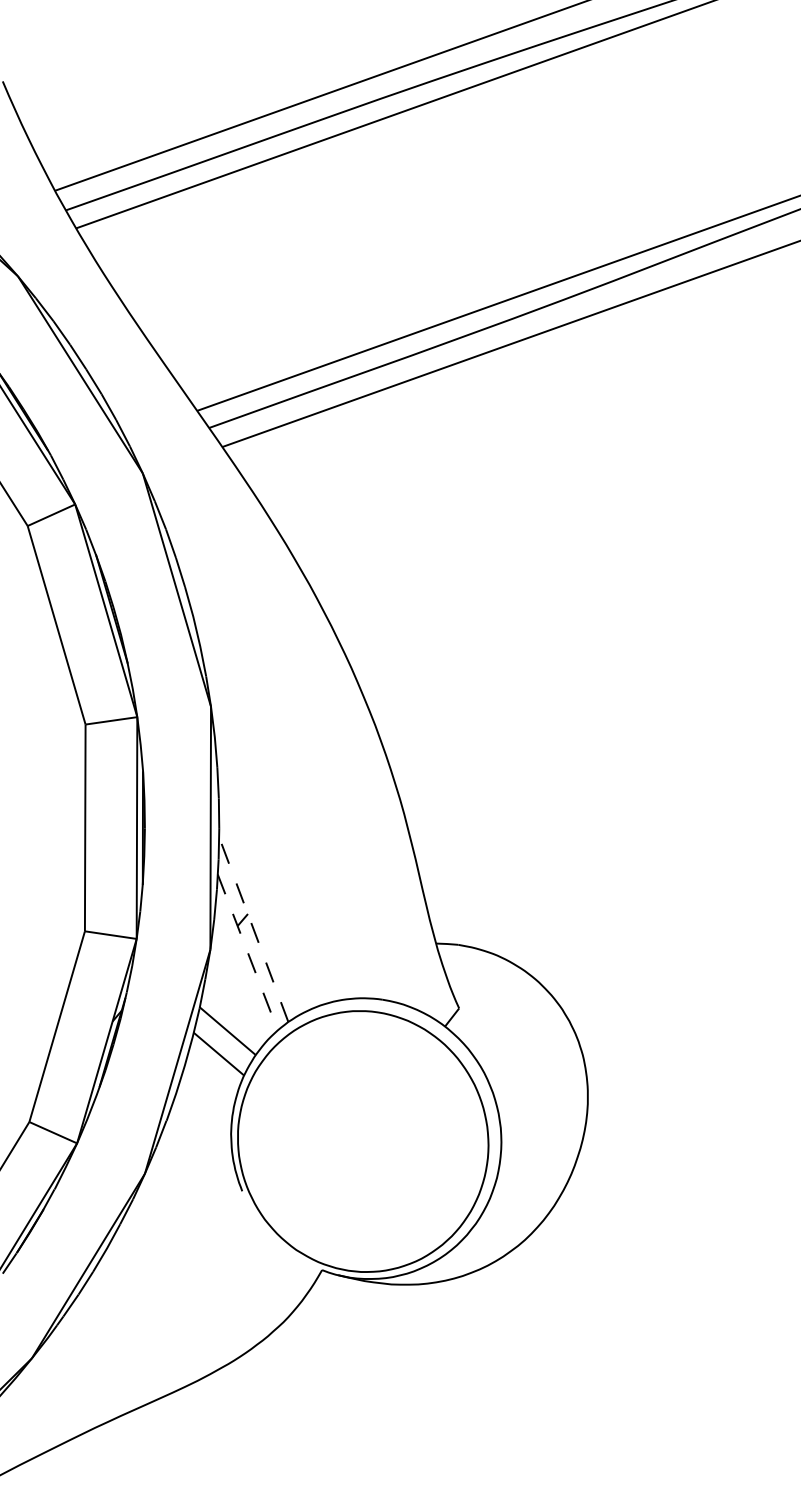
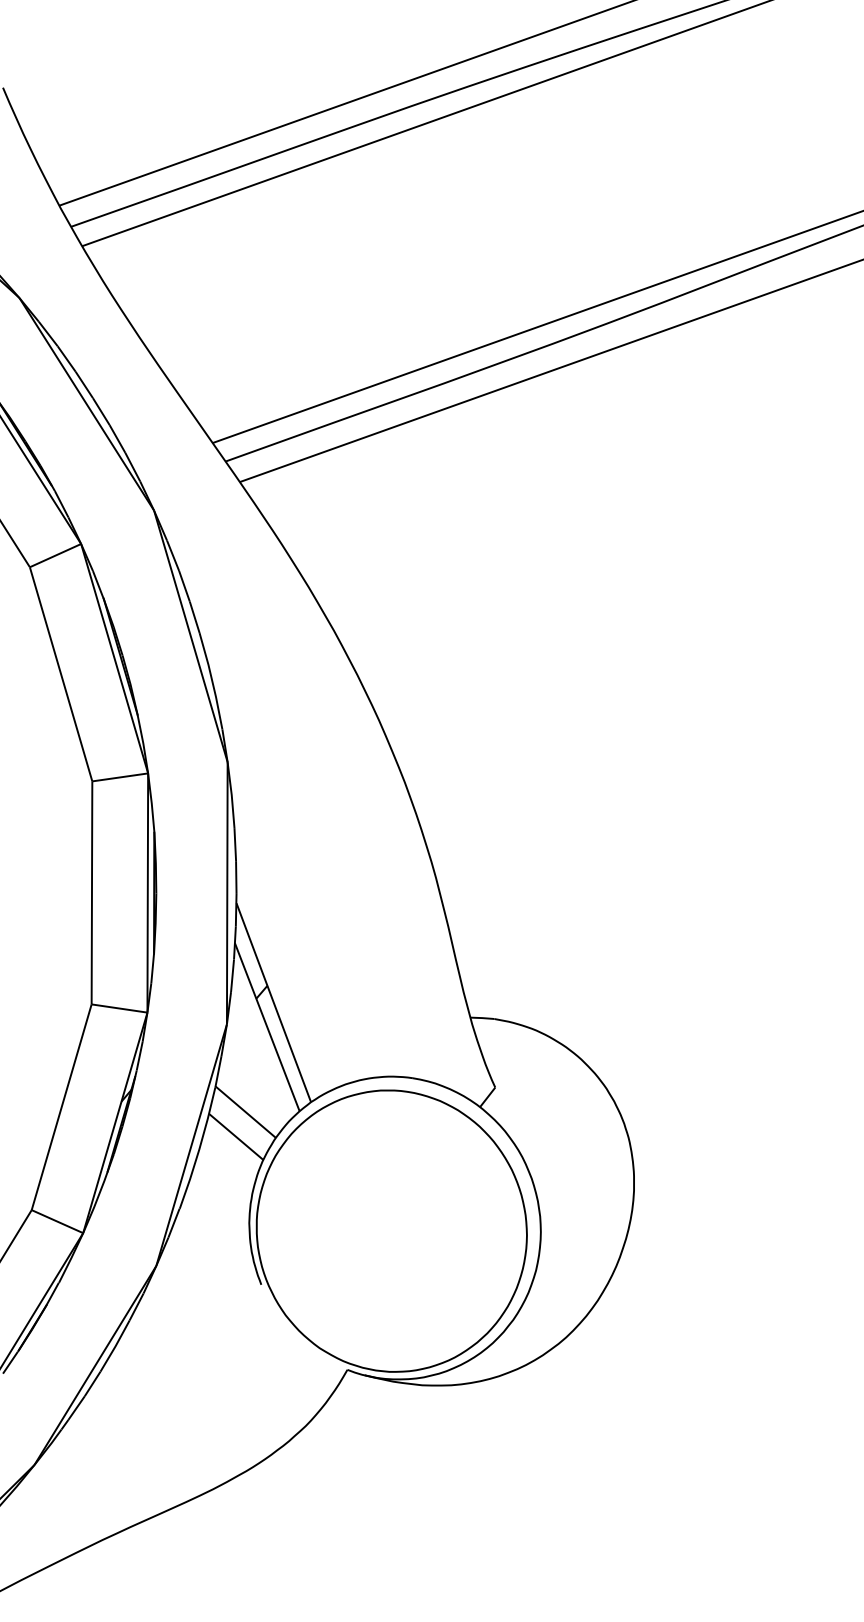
line: (253, 929) -> (273, 1002), dashed -> solid
line: (247, 952) -> (266, 1027), dashed -> solid

